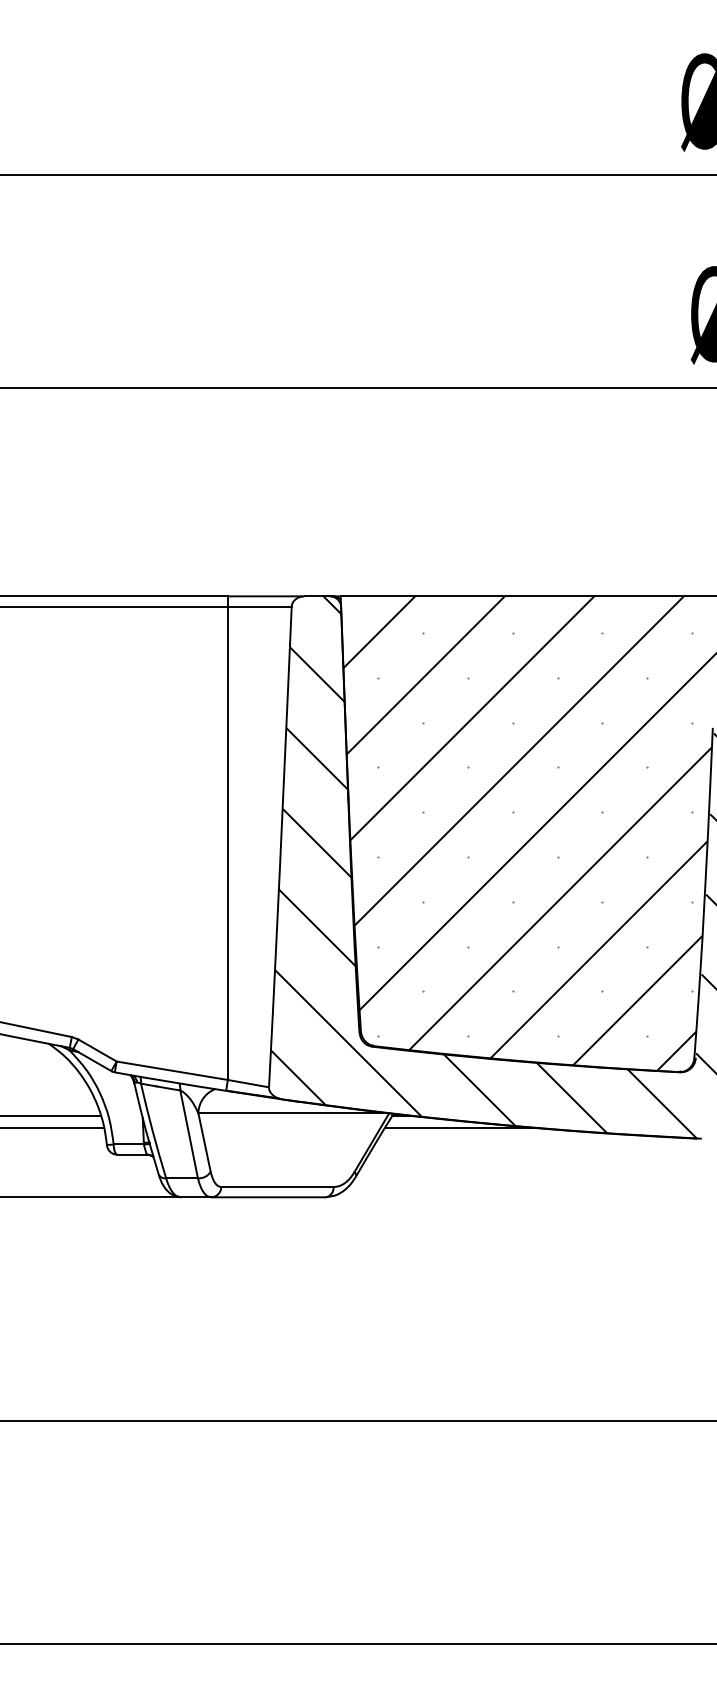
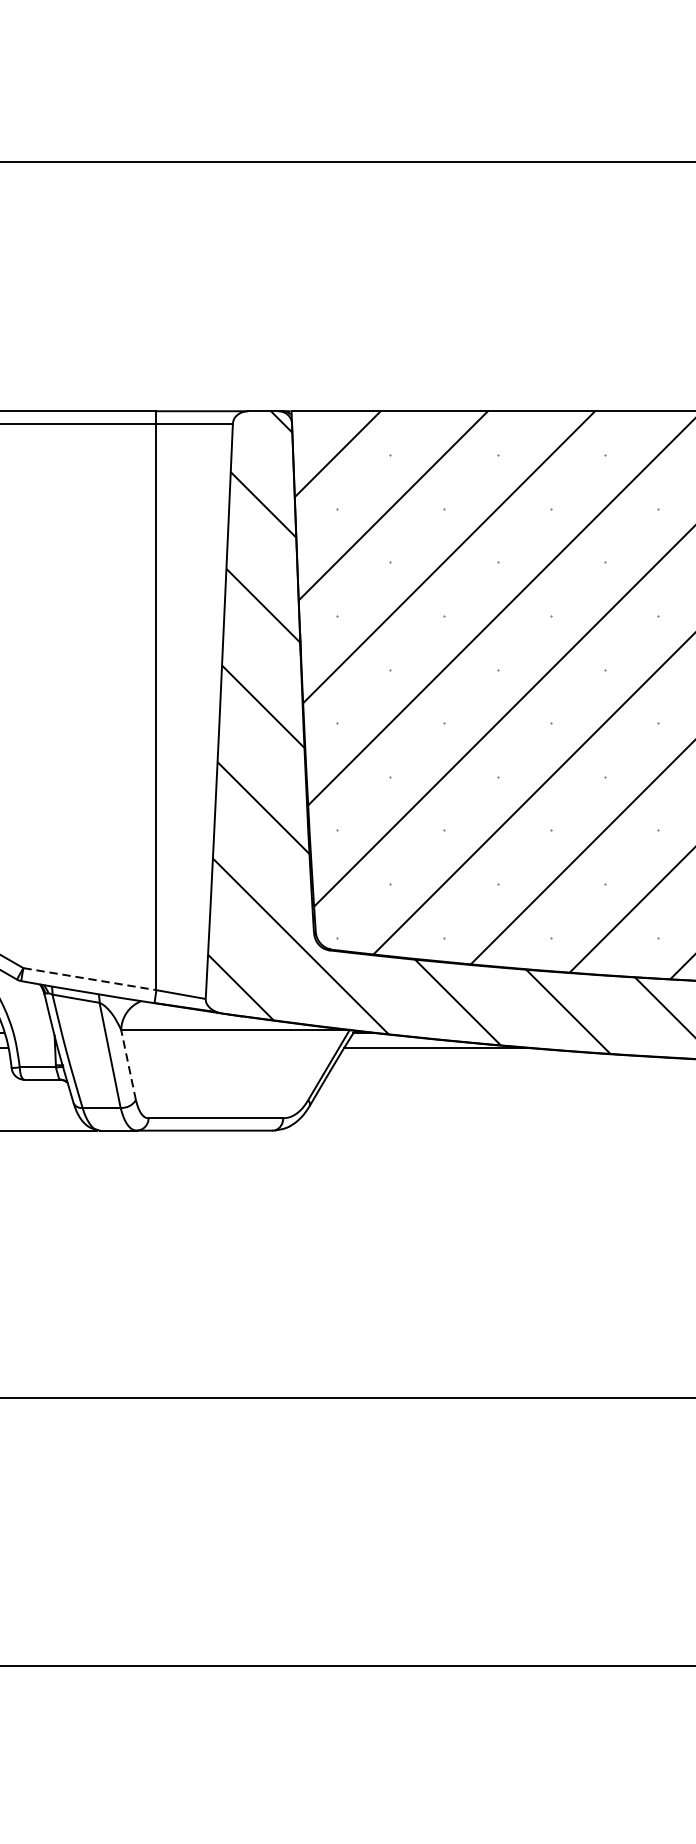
line: (172, 1070) -> (90, 978), solid -> dashed
line: (204, 1142) -> (128, 1065), solid -> dashed

